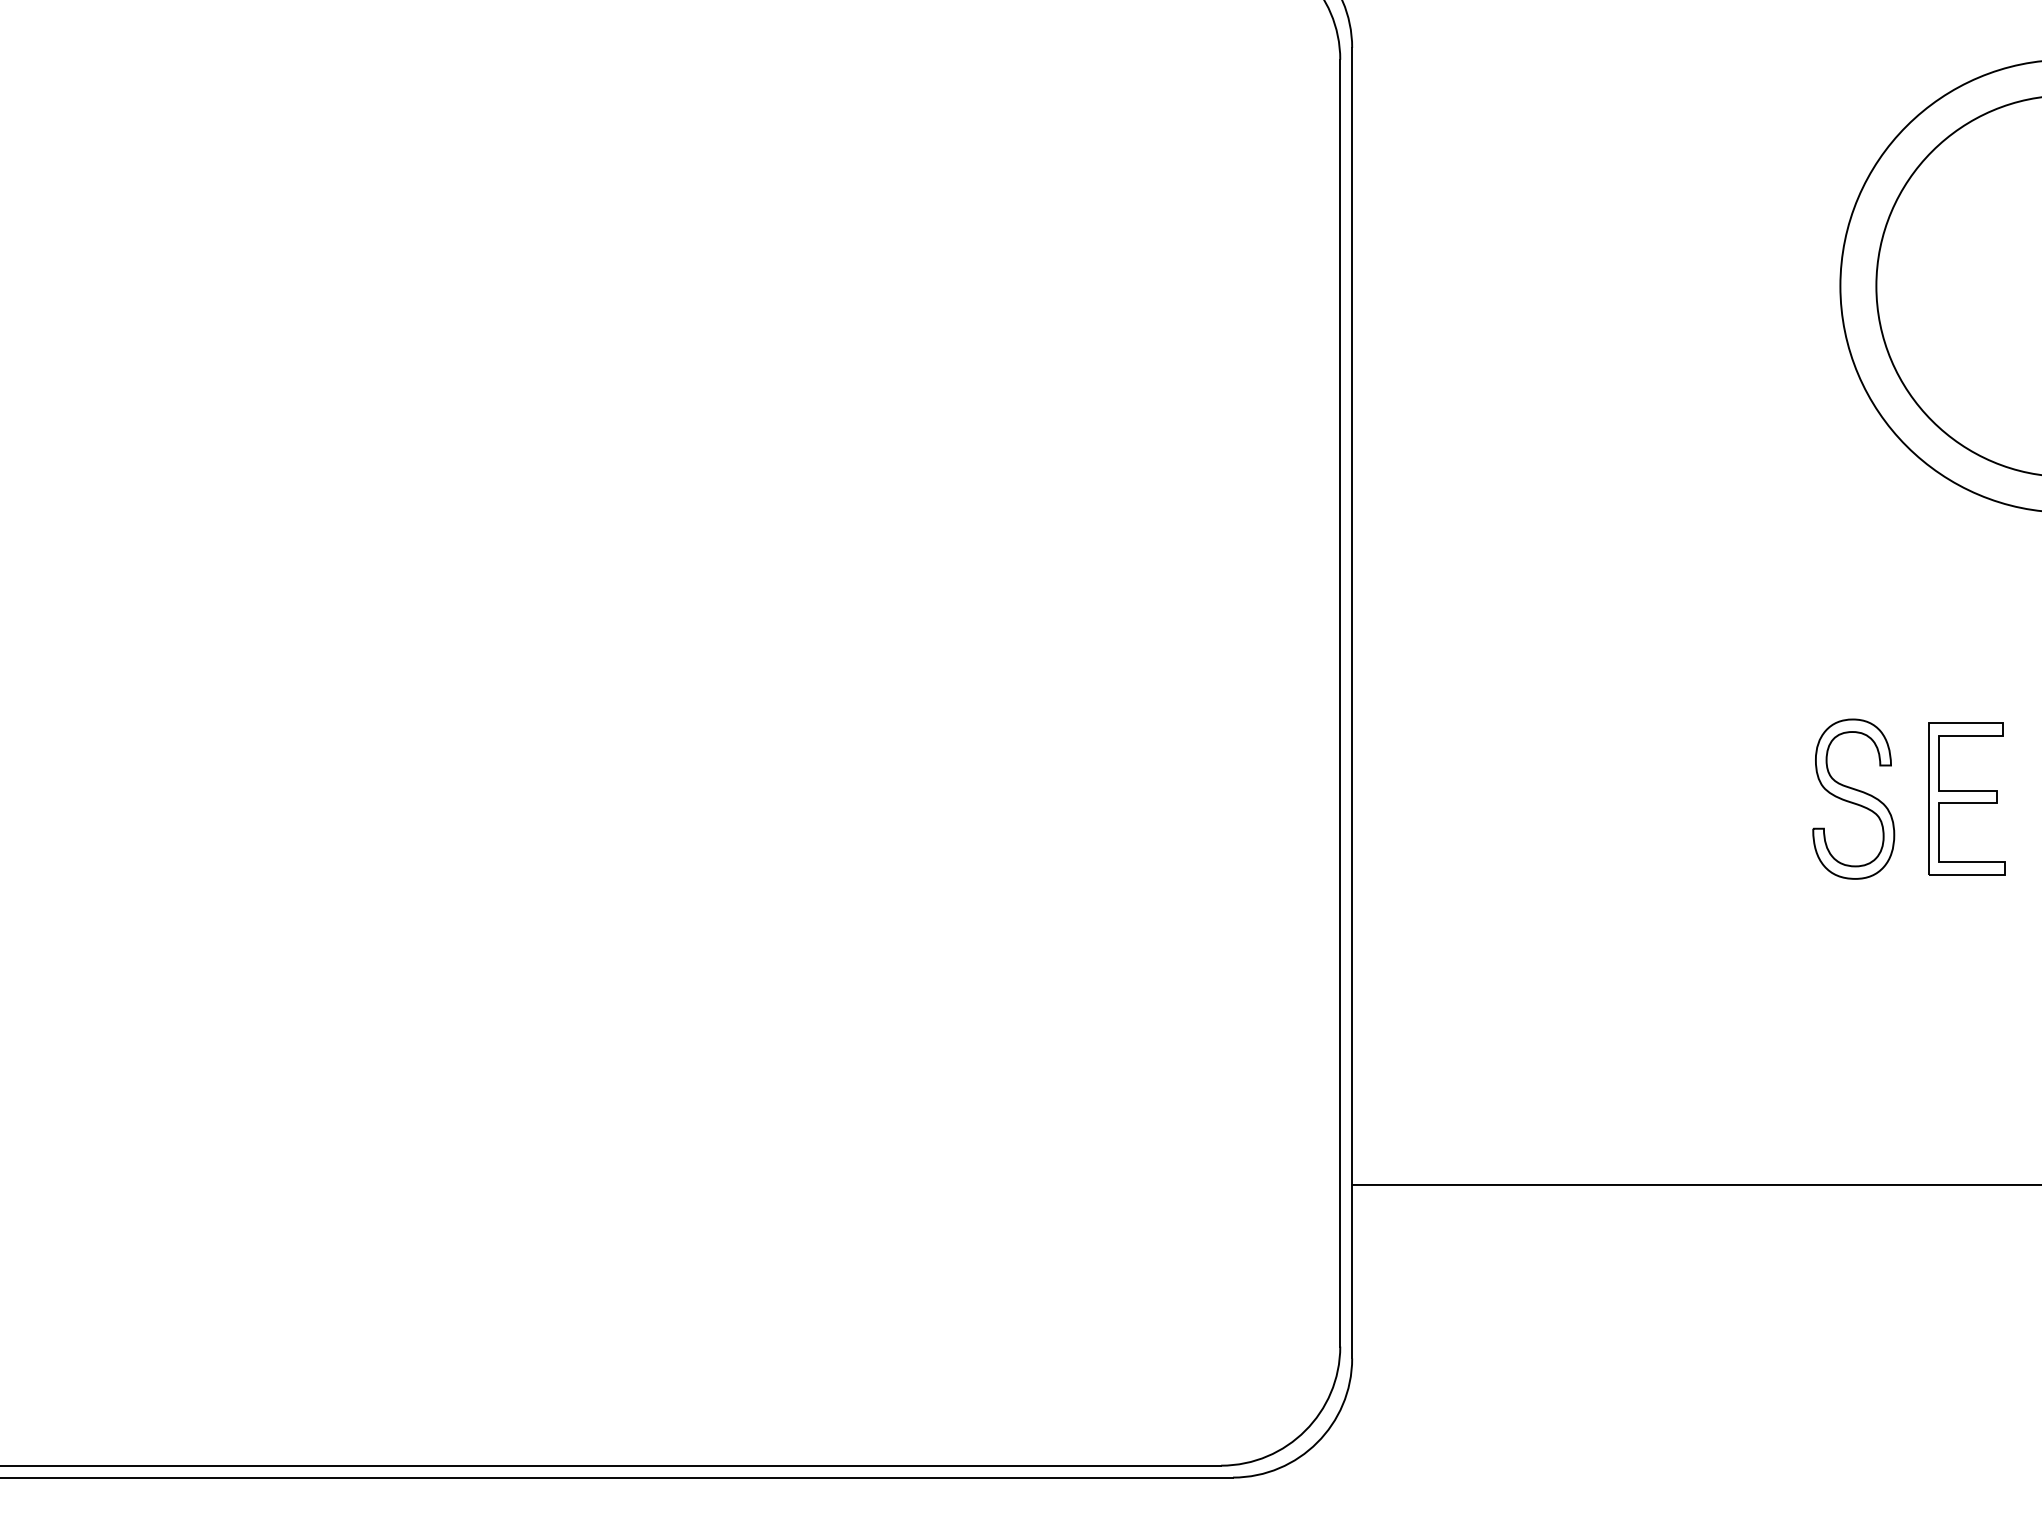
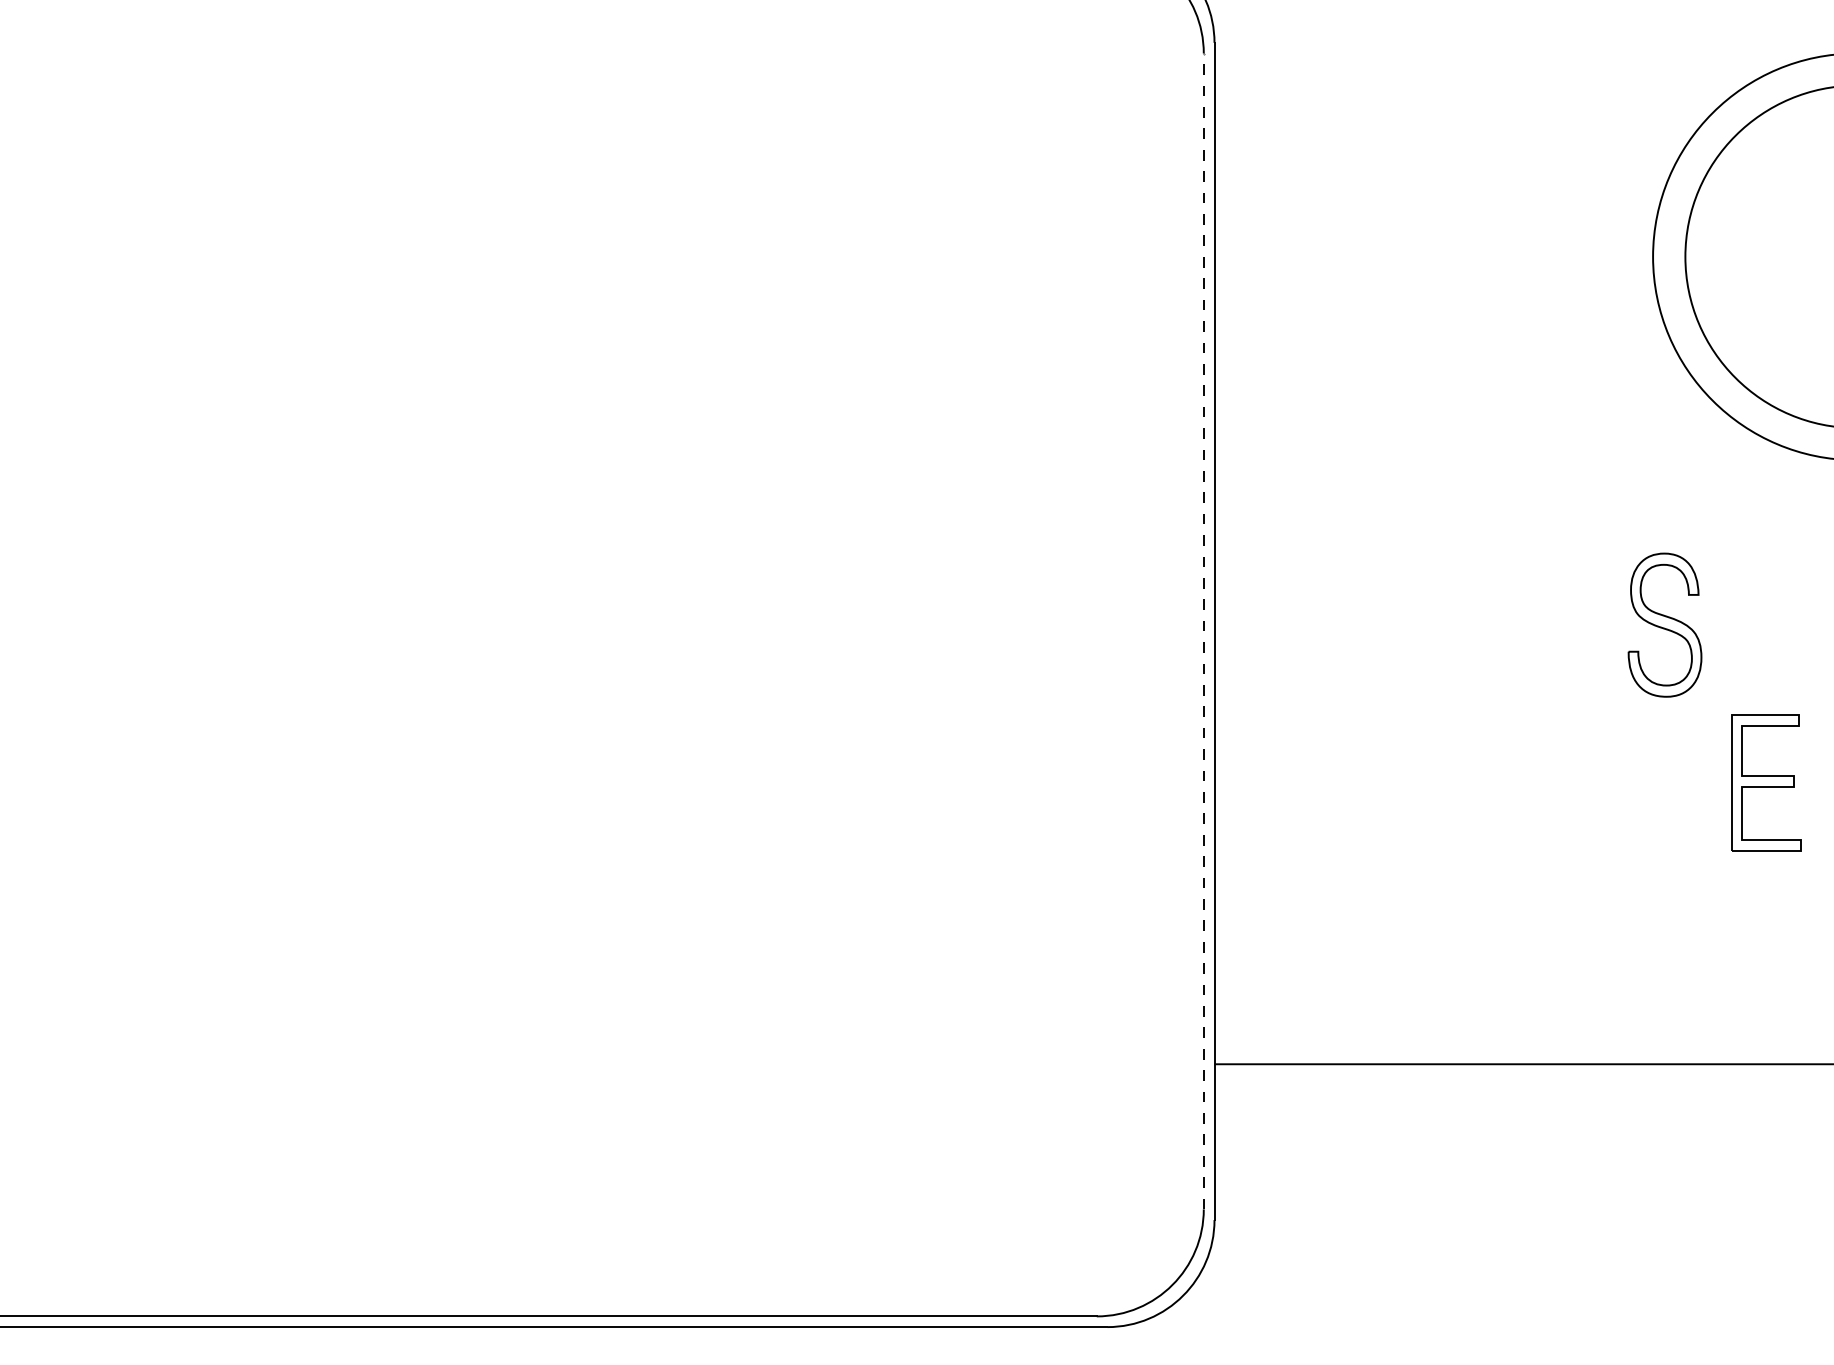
line: (1340, 702) -> (1204, 630), solid -> dashed
part: (1853, 798) -> (1664, 624), moved
part: (1966, 798) -> (1766, 782), moved

